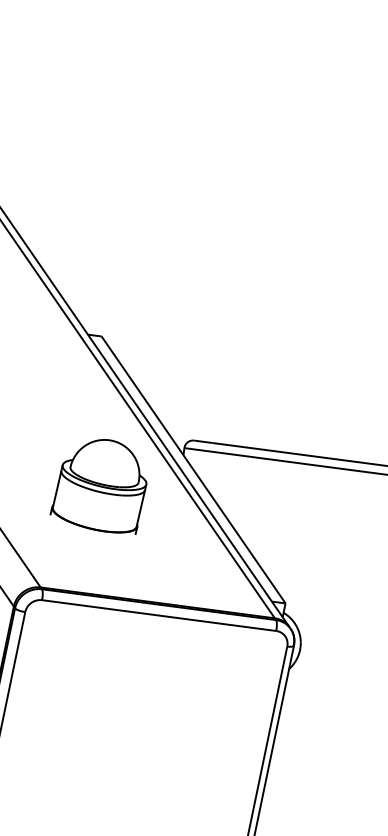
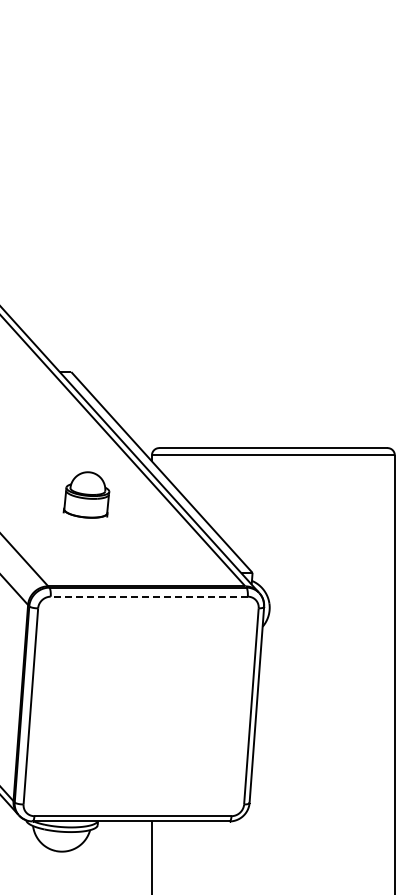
part: (100, 484) -> (86, 494), size x0.6
line: (159, 615) -> (149, 596), solid -> dashed

